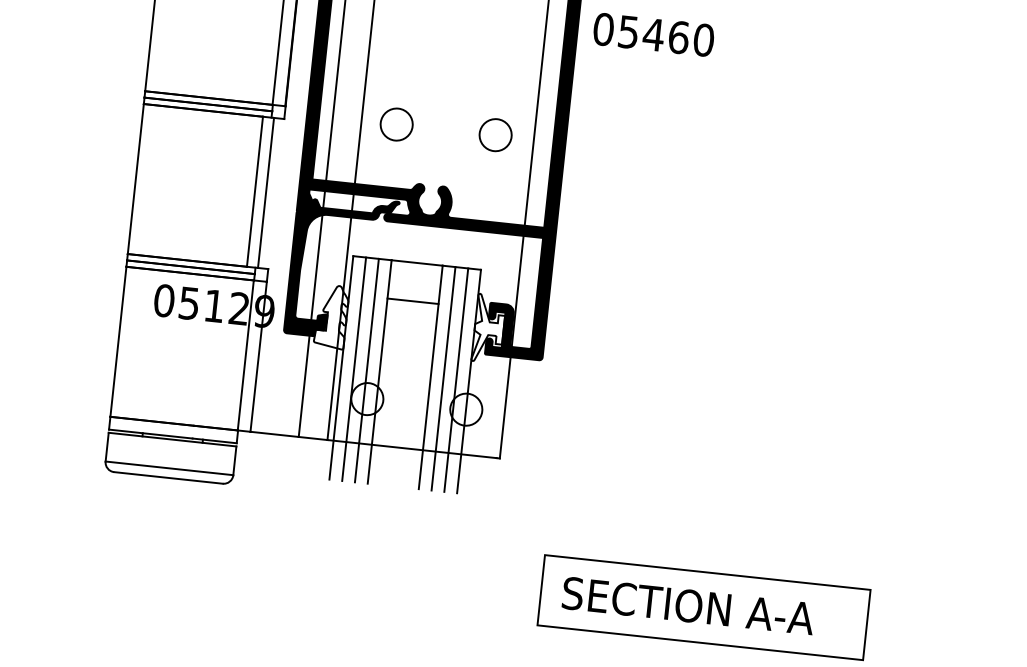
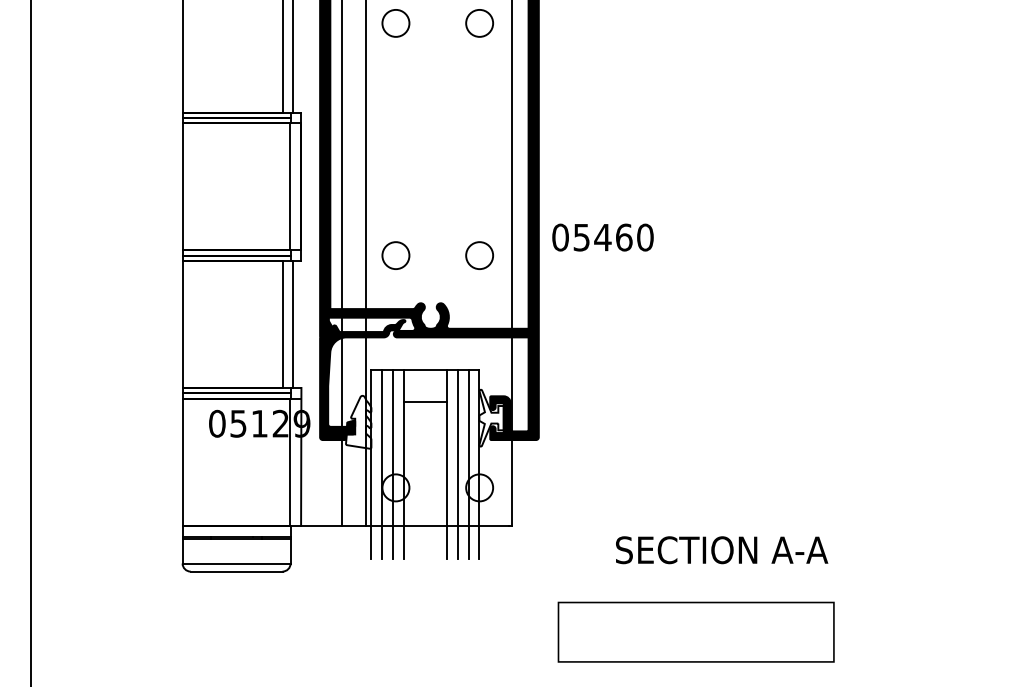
text: (653, 34) -> (602, 237), moved
text: (688, 606) -> (722, 550), moved

